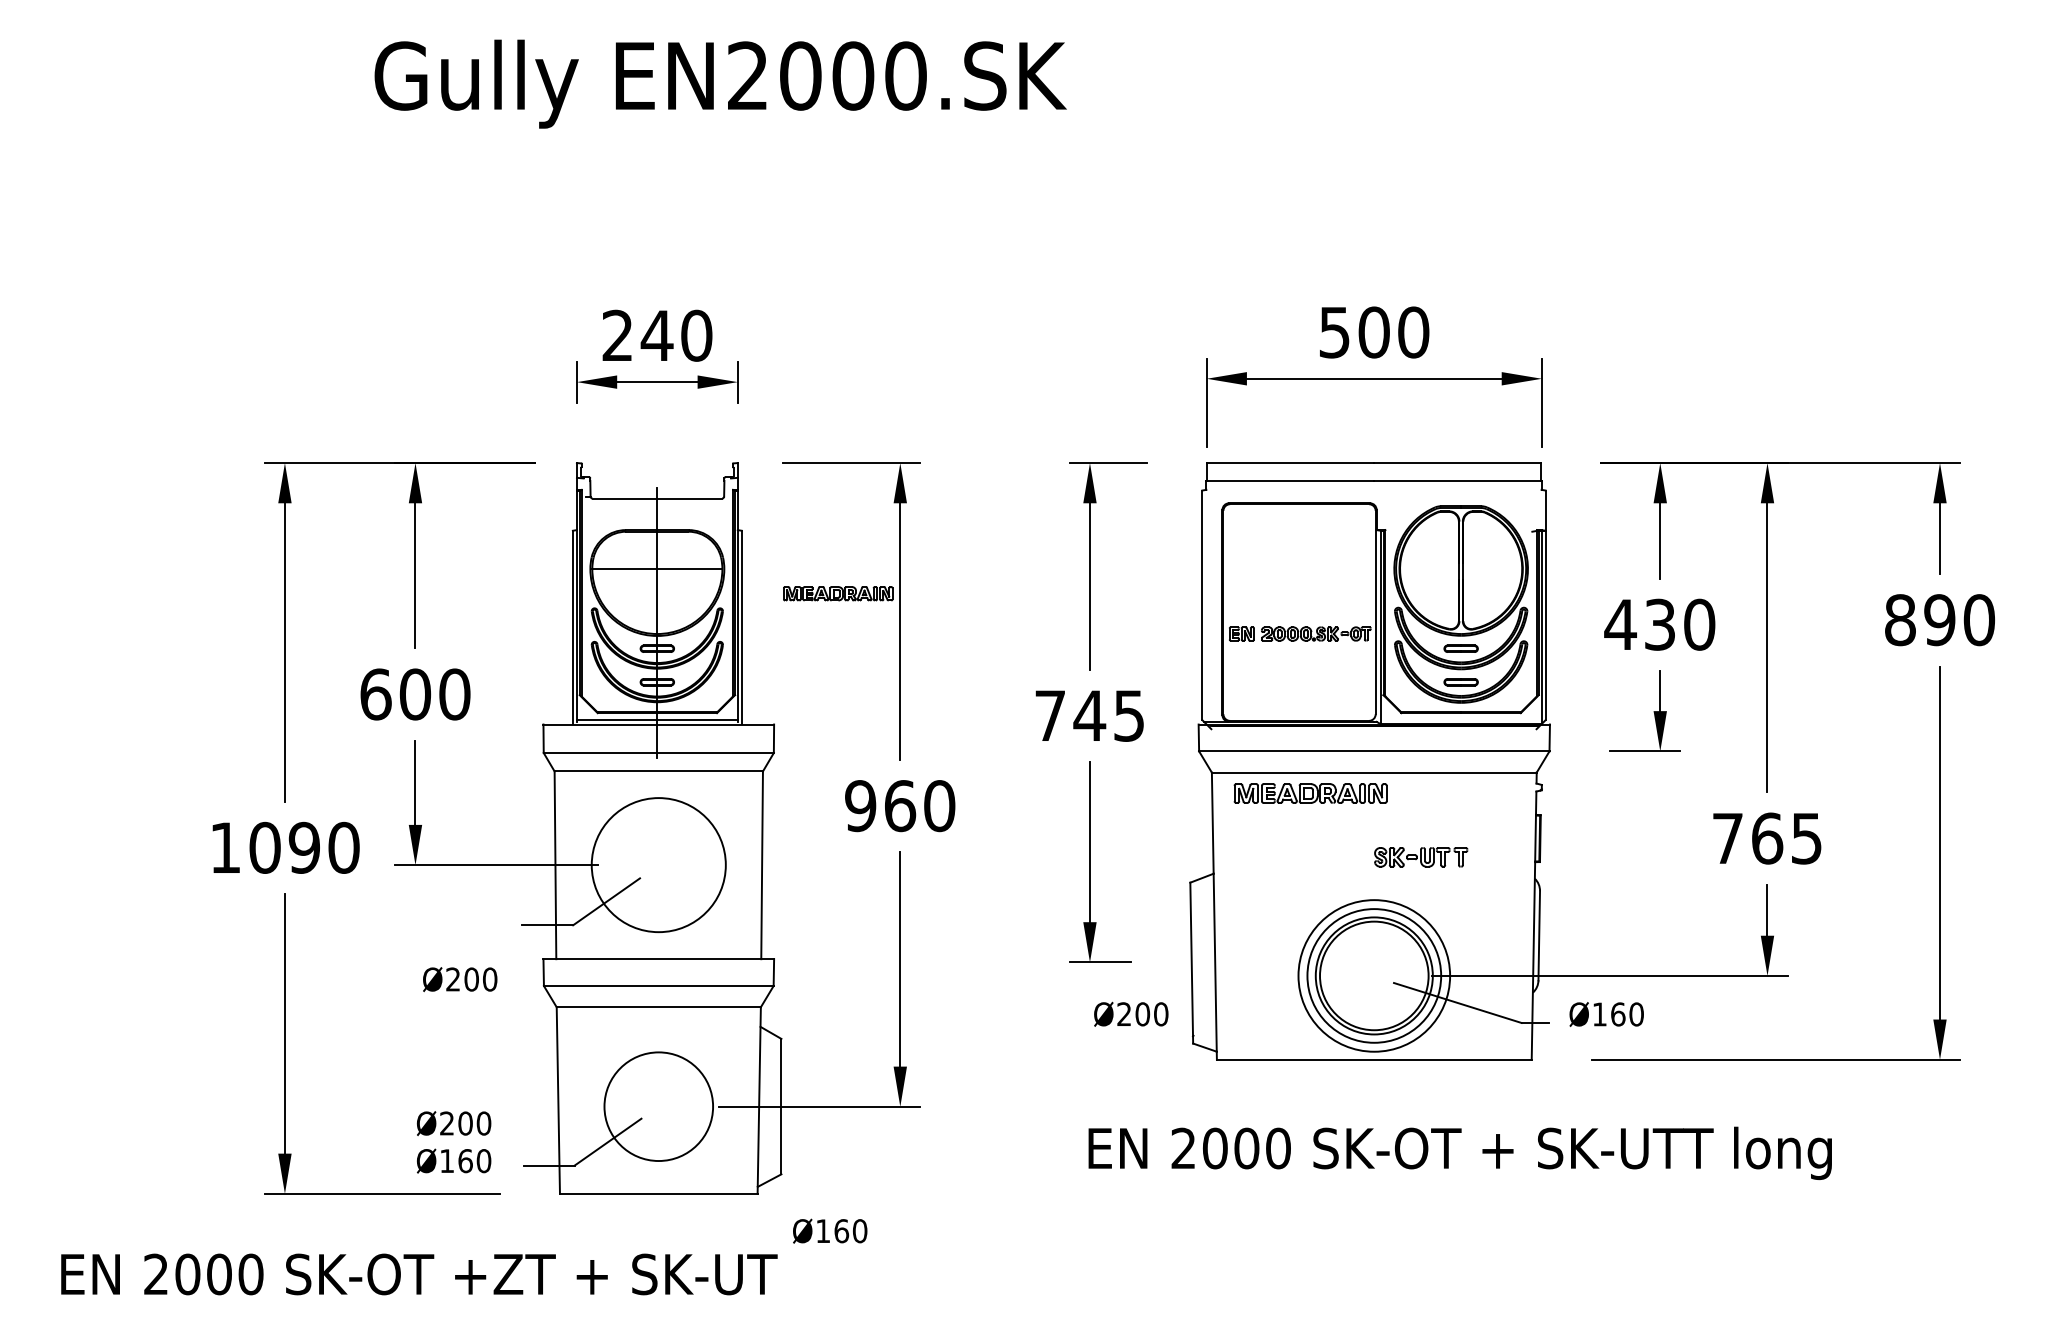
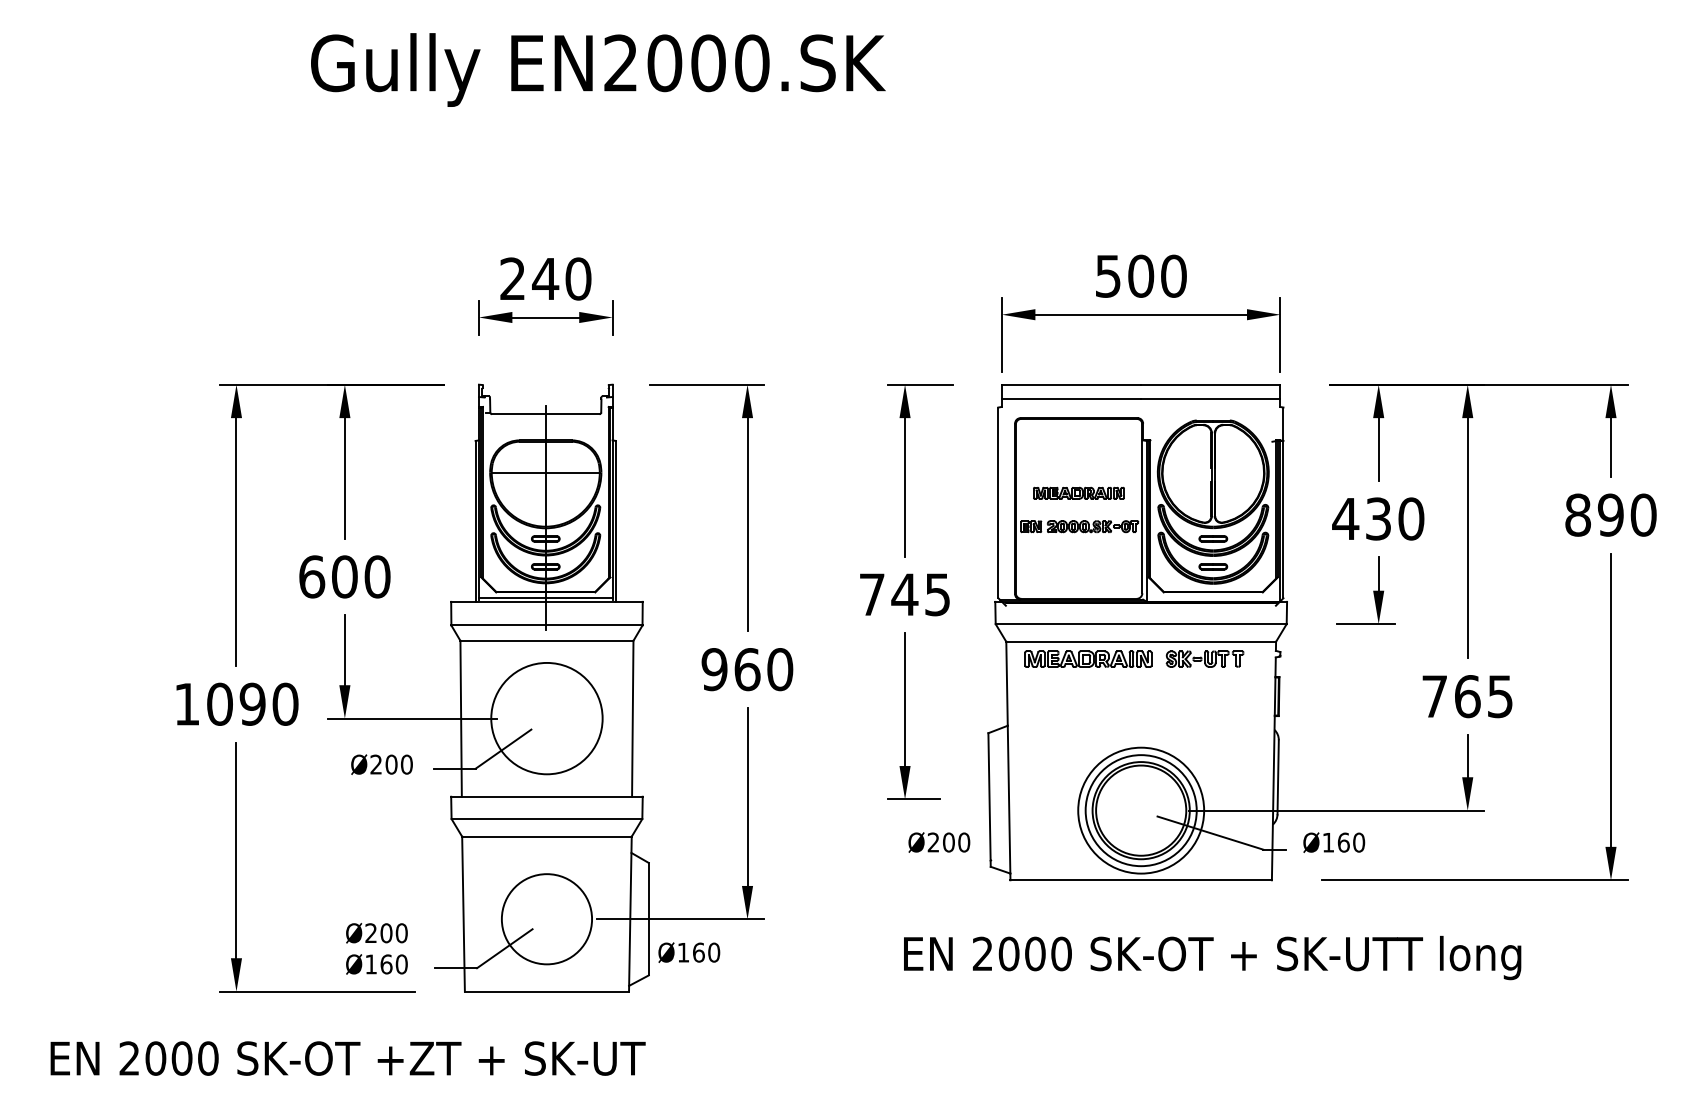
part: (837, 592) -> (1078, 492), moved
part: (1420, 856) -> (1204, 658), moved
text: (459, 979) -> (381, 764), moved
text: (830, 1231) -> (689, 952), moved

